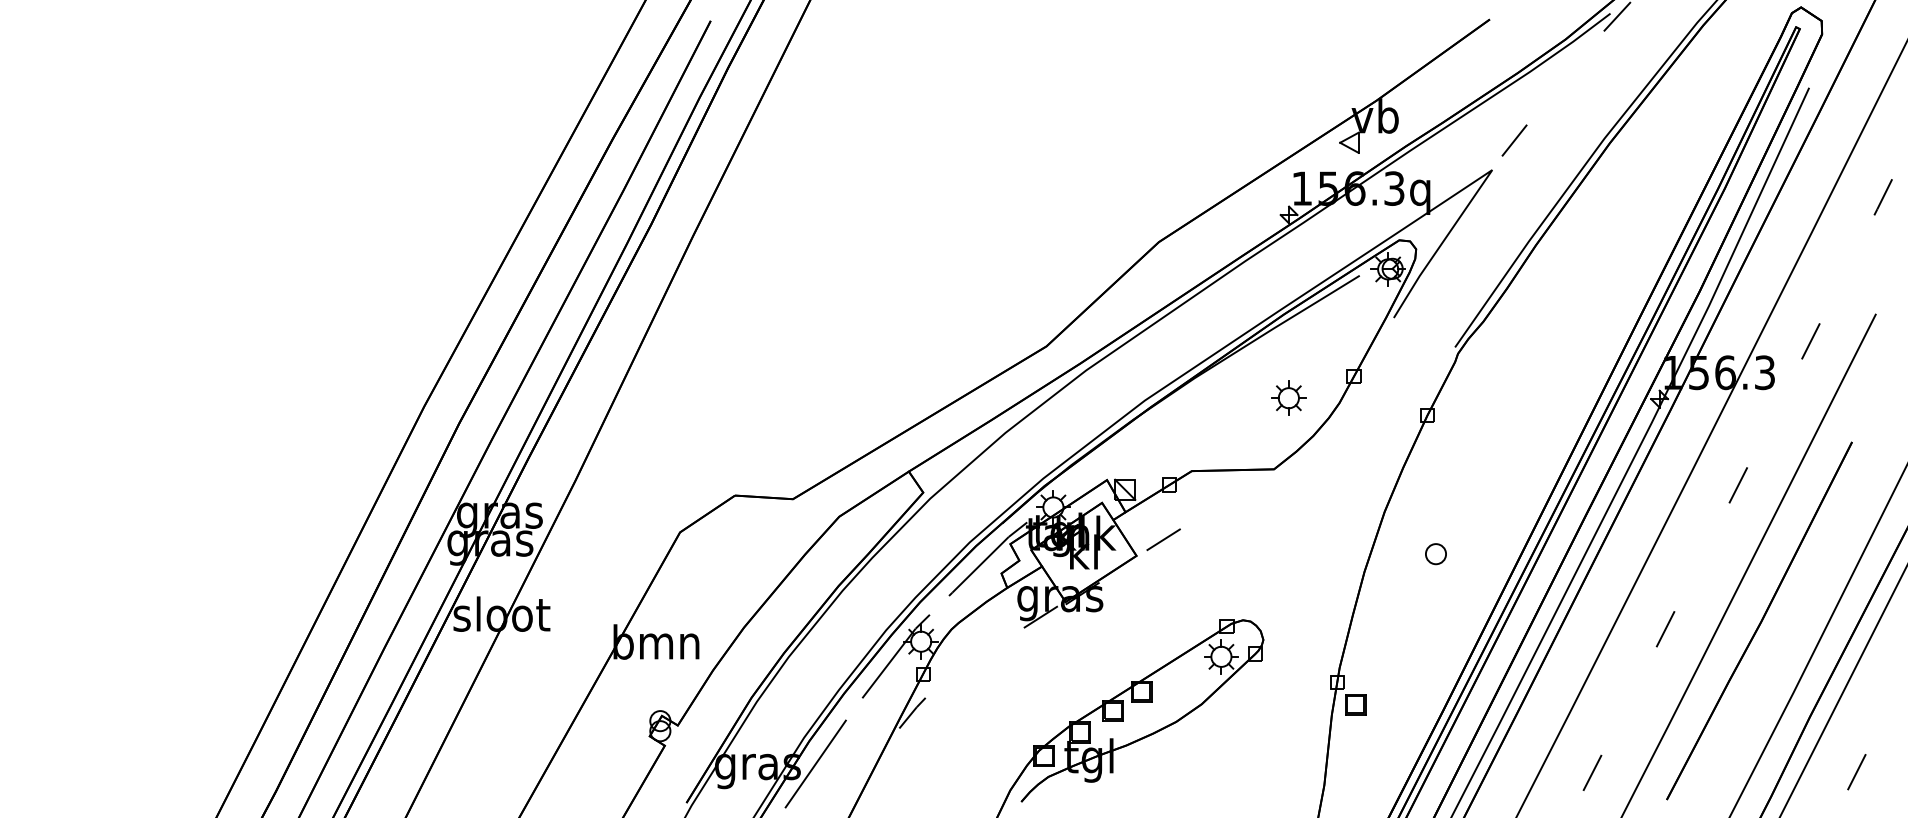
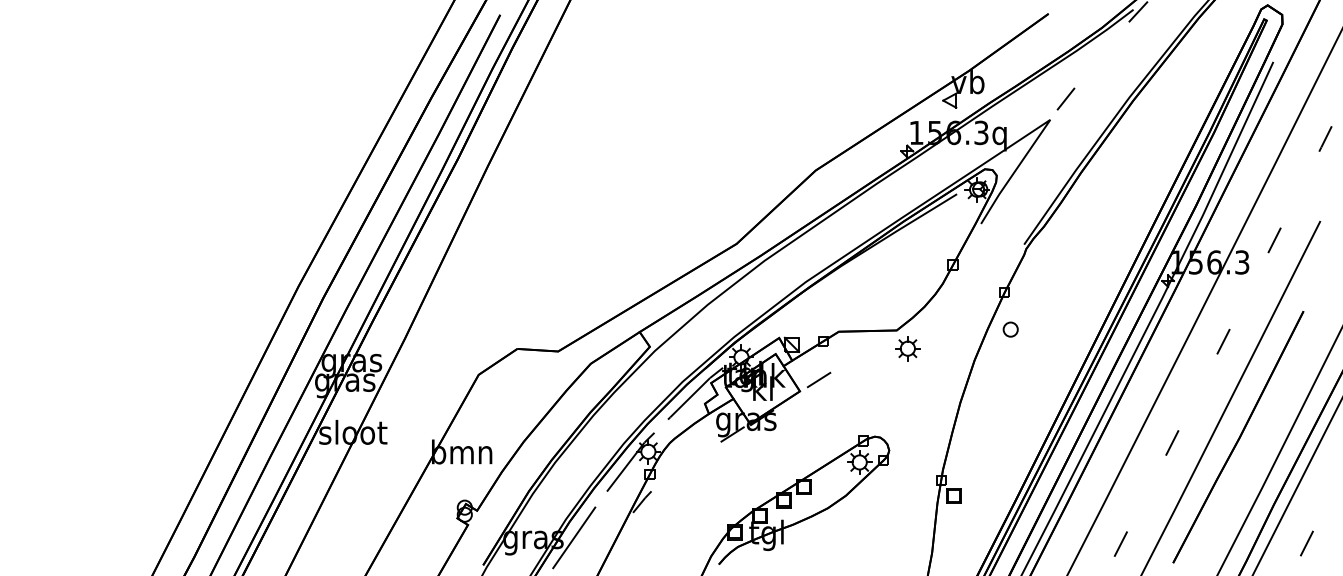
part: (1288, 397) -> (907, 348), moved
part: (1435, 554) -> (1010, 329), moved

